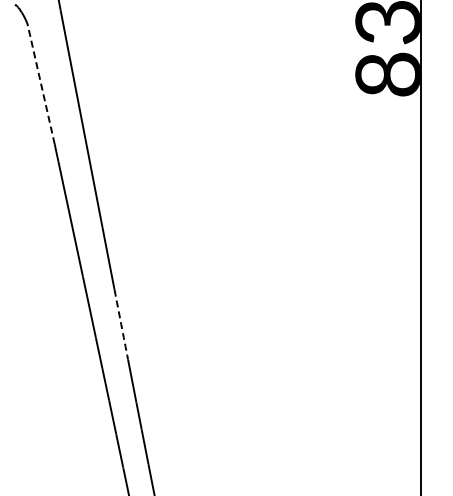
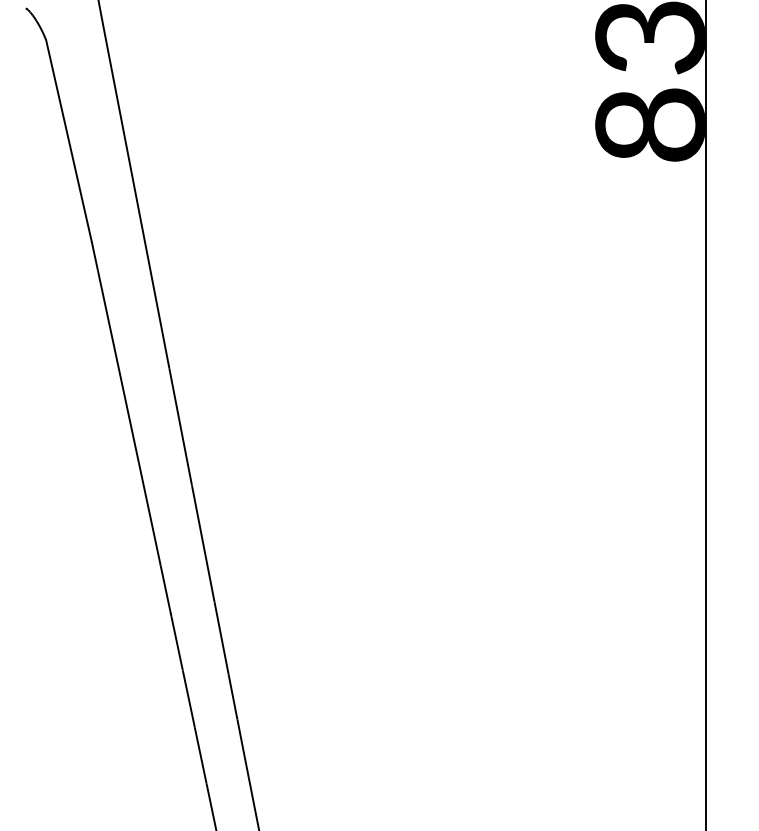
line: (41, 84) -> (69, 141), dashed -> solid
arc: (121, 324) -> (203, 543), dashed -> solid

